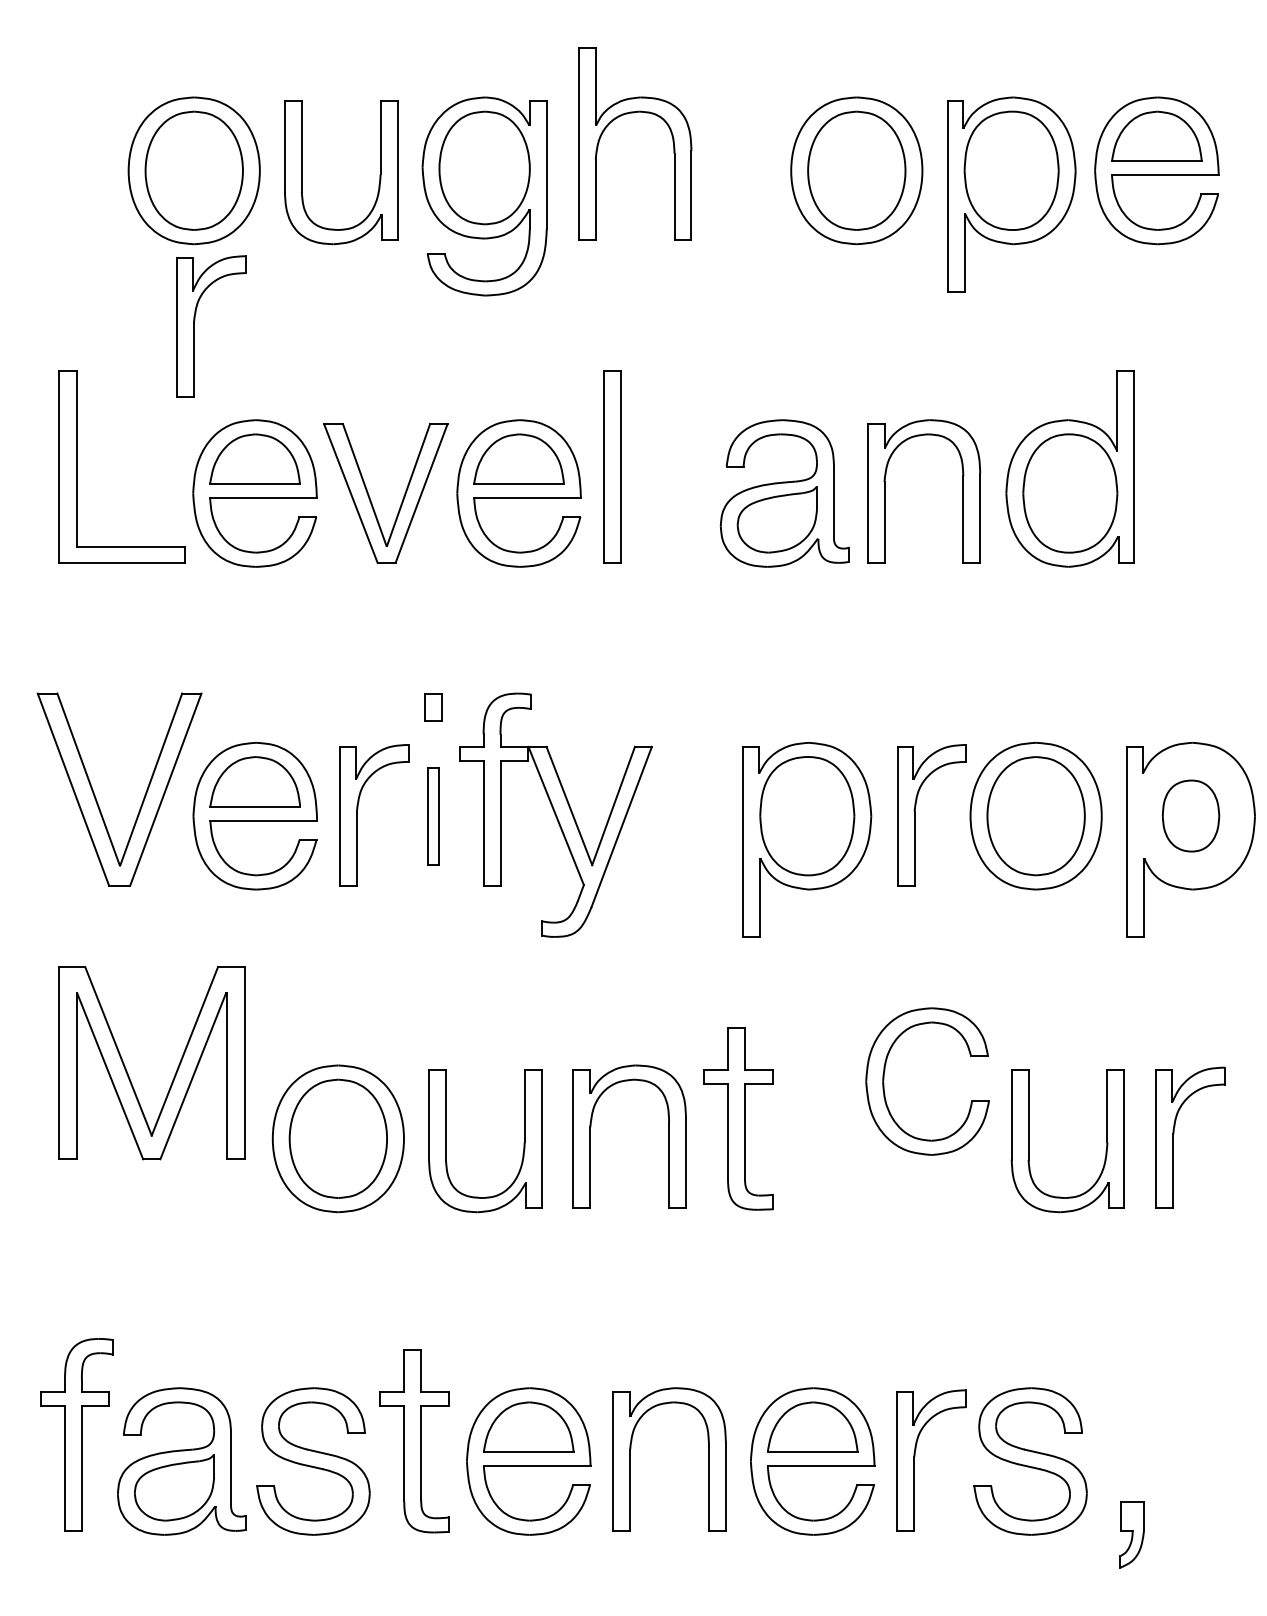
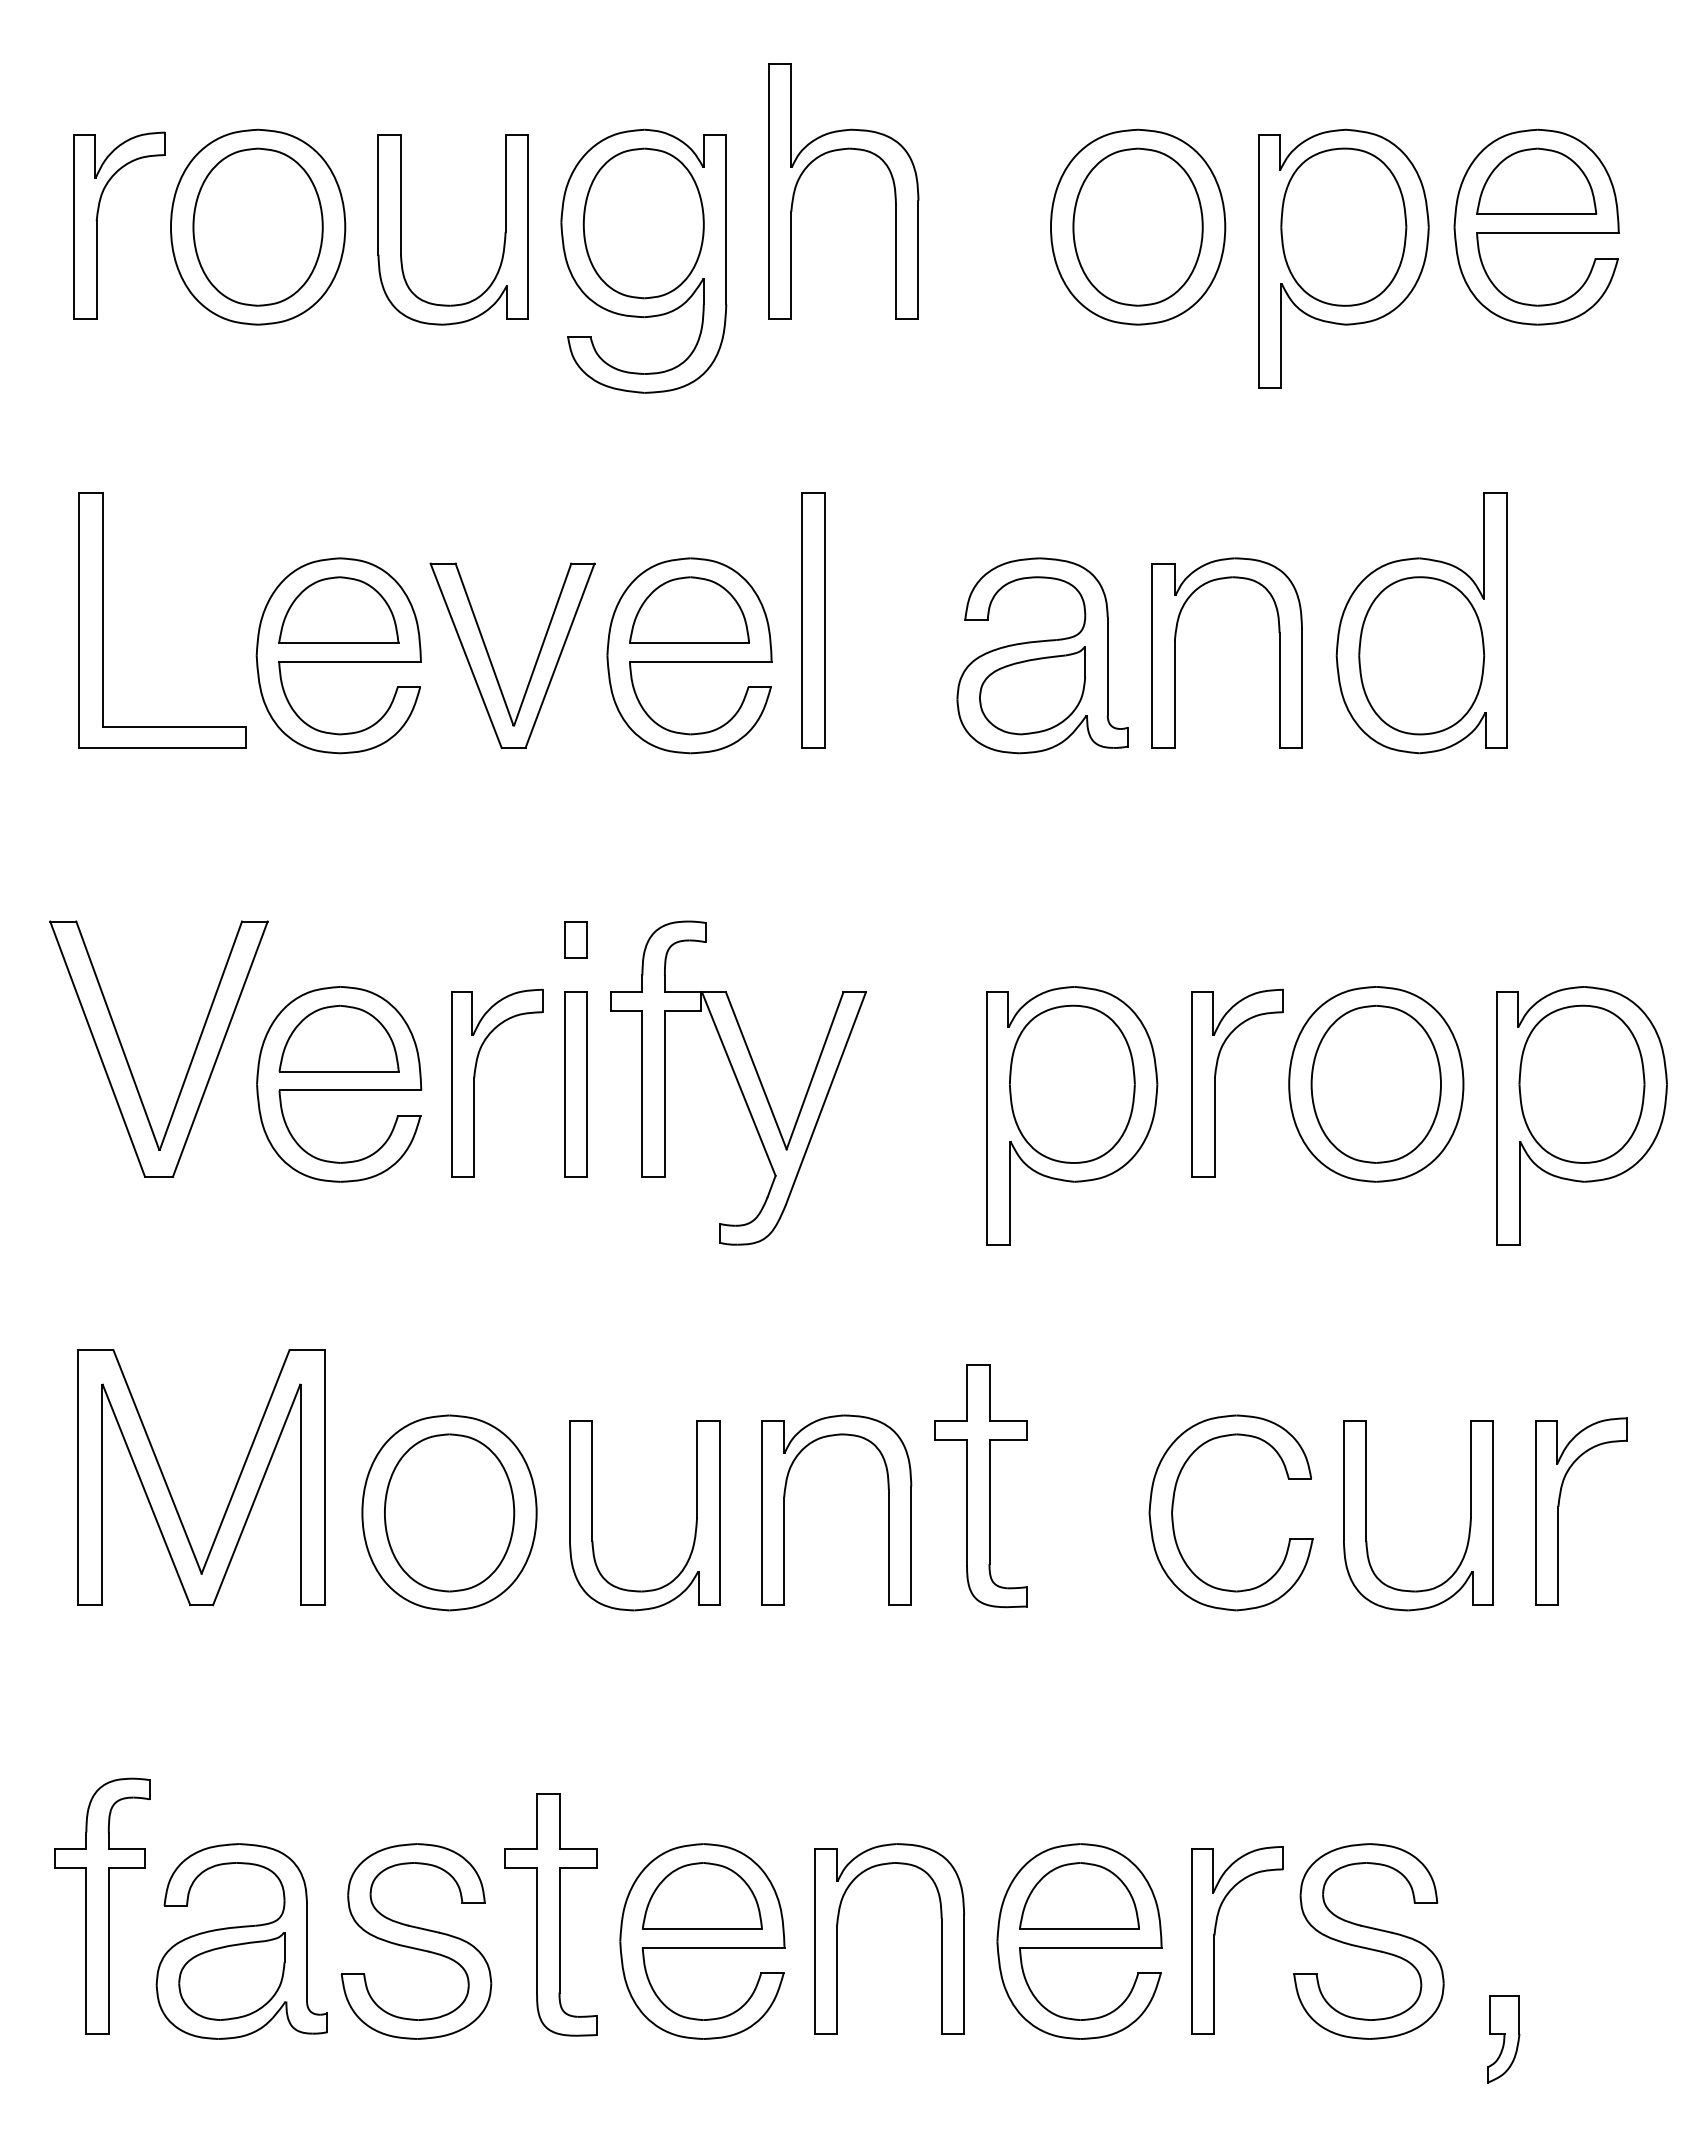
part: (194, 326) -> (97, 225), moved
part: (1190, 815) -> (1581, 1083), size x1.67
part: (433, 816) -> (575, 1084), size x1.43
part: (128, 1073) -> (170, 1491), moved
part: (884, 1079) -> (1173, 1510), moved

